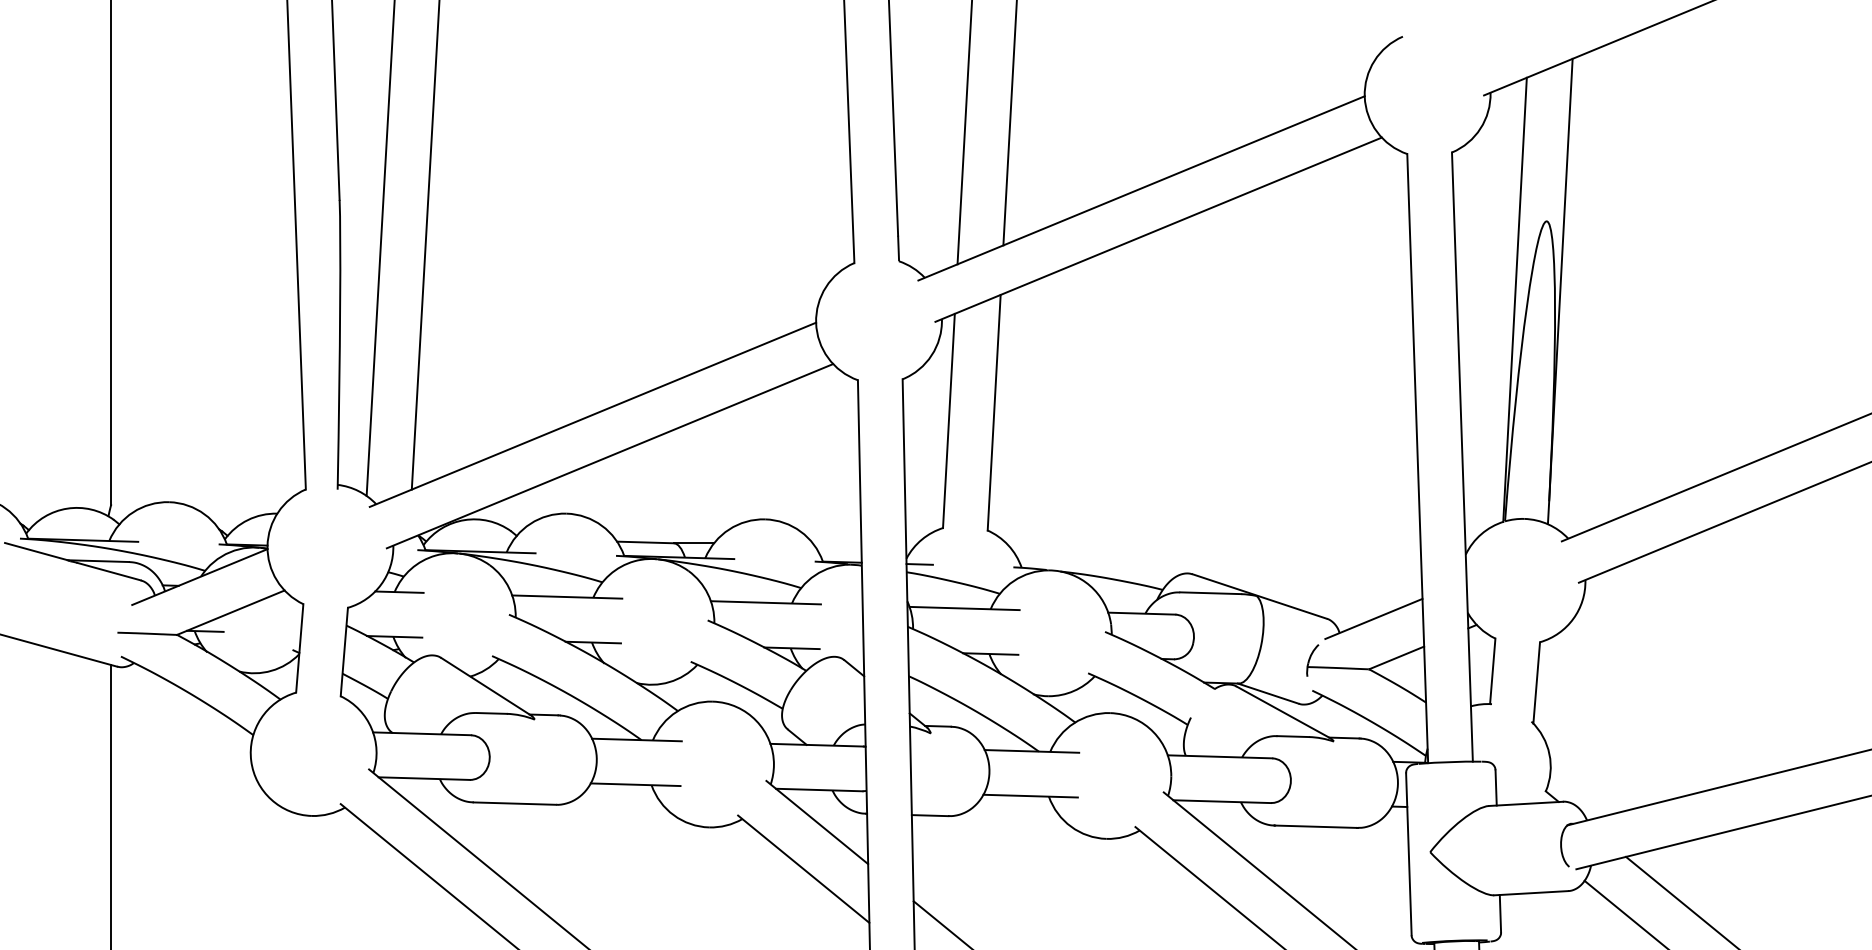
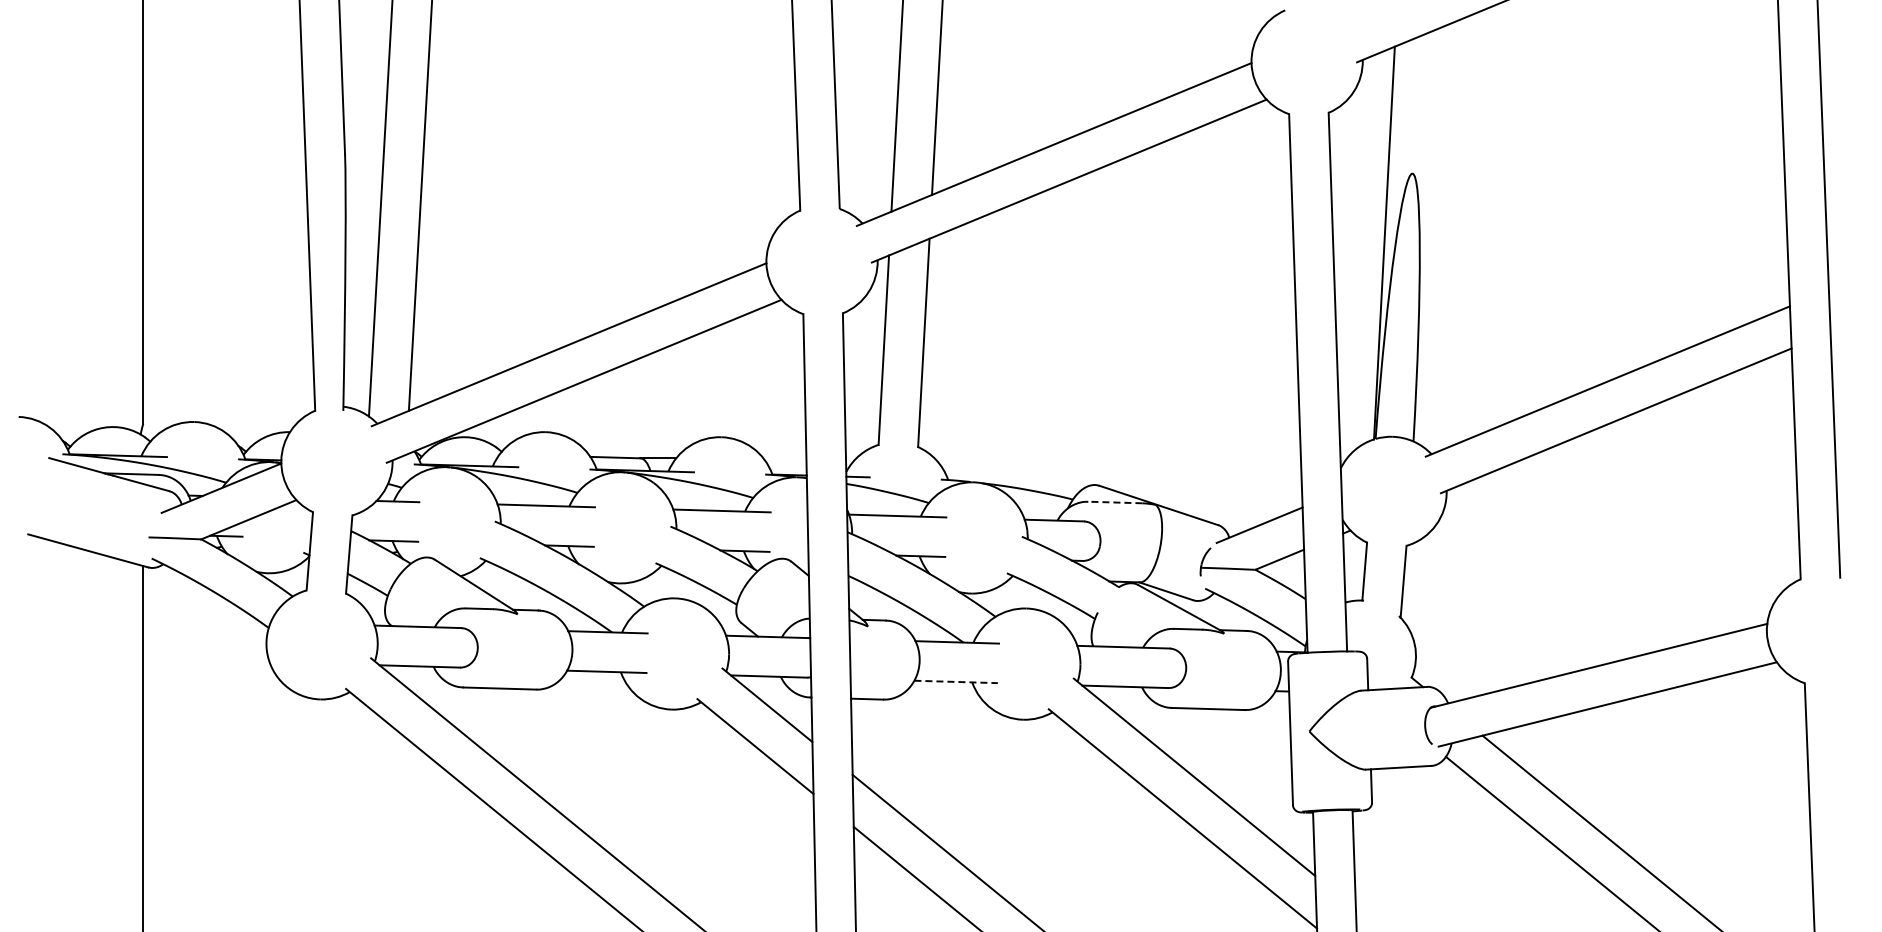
line: (1560, 279) -> (1424, 225), removed
line: (1210, 593) -> (1115, 502), solid -> dashed
line: (1031, 795) -> (956, 681), solid -> dashed

